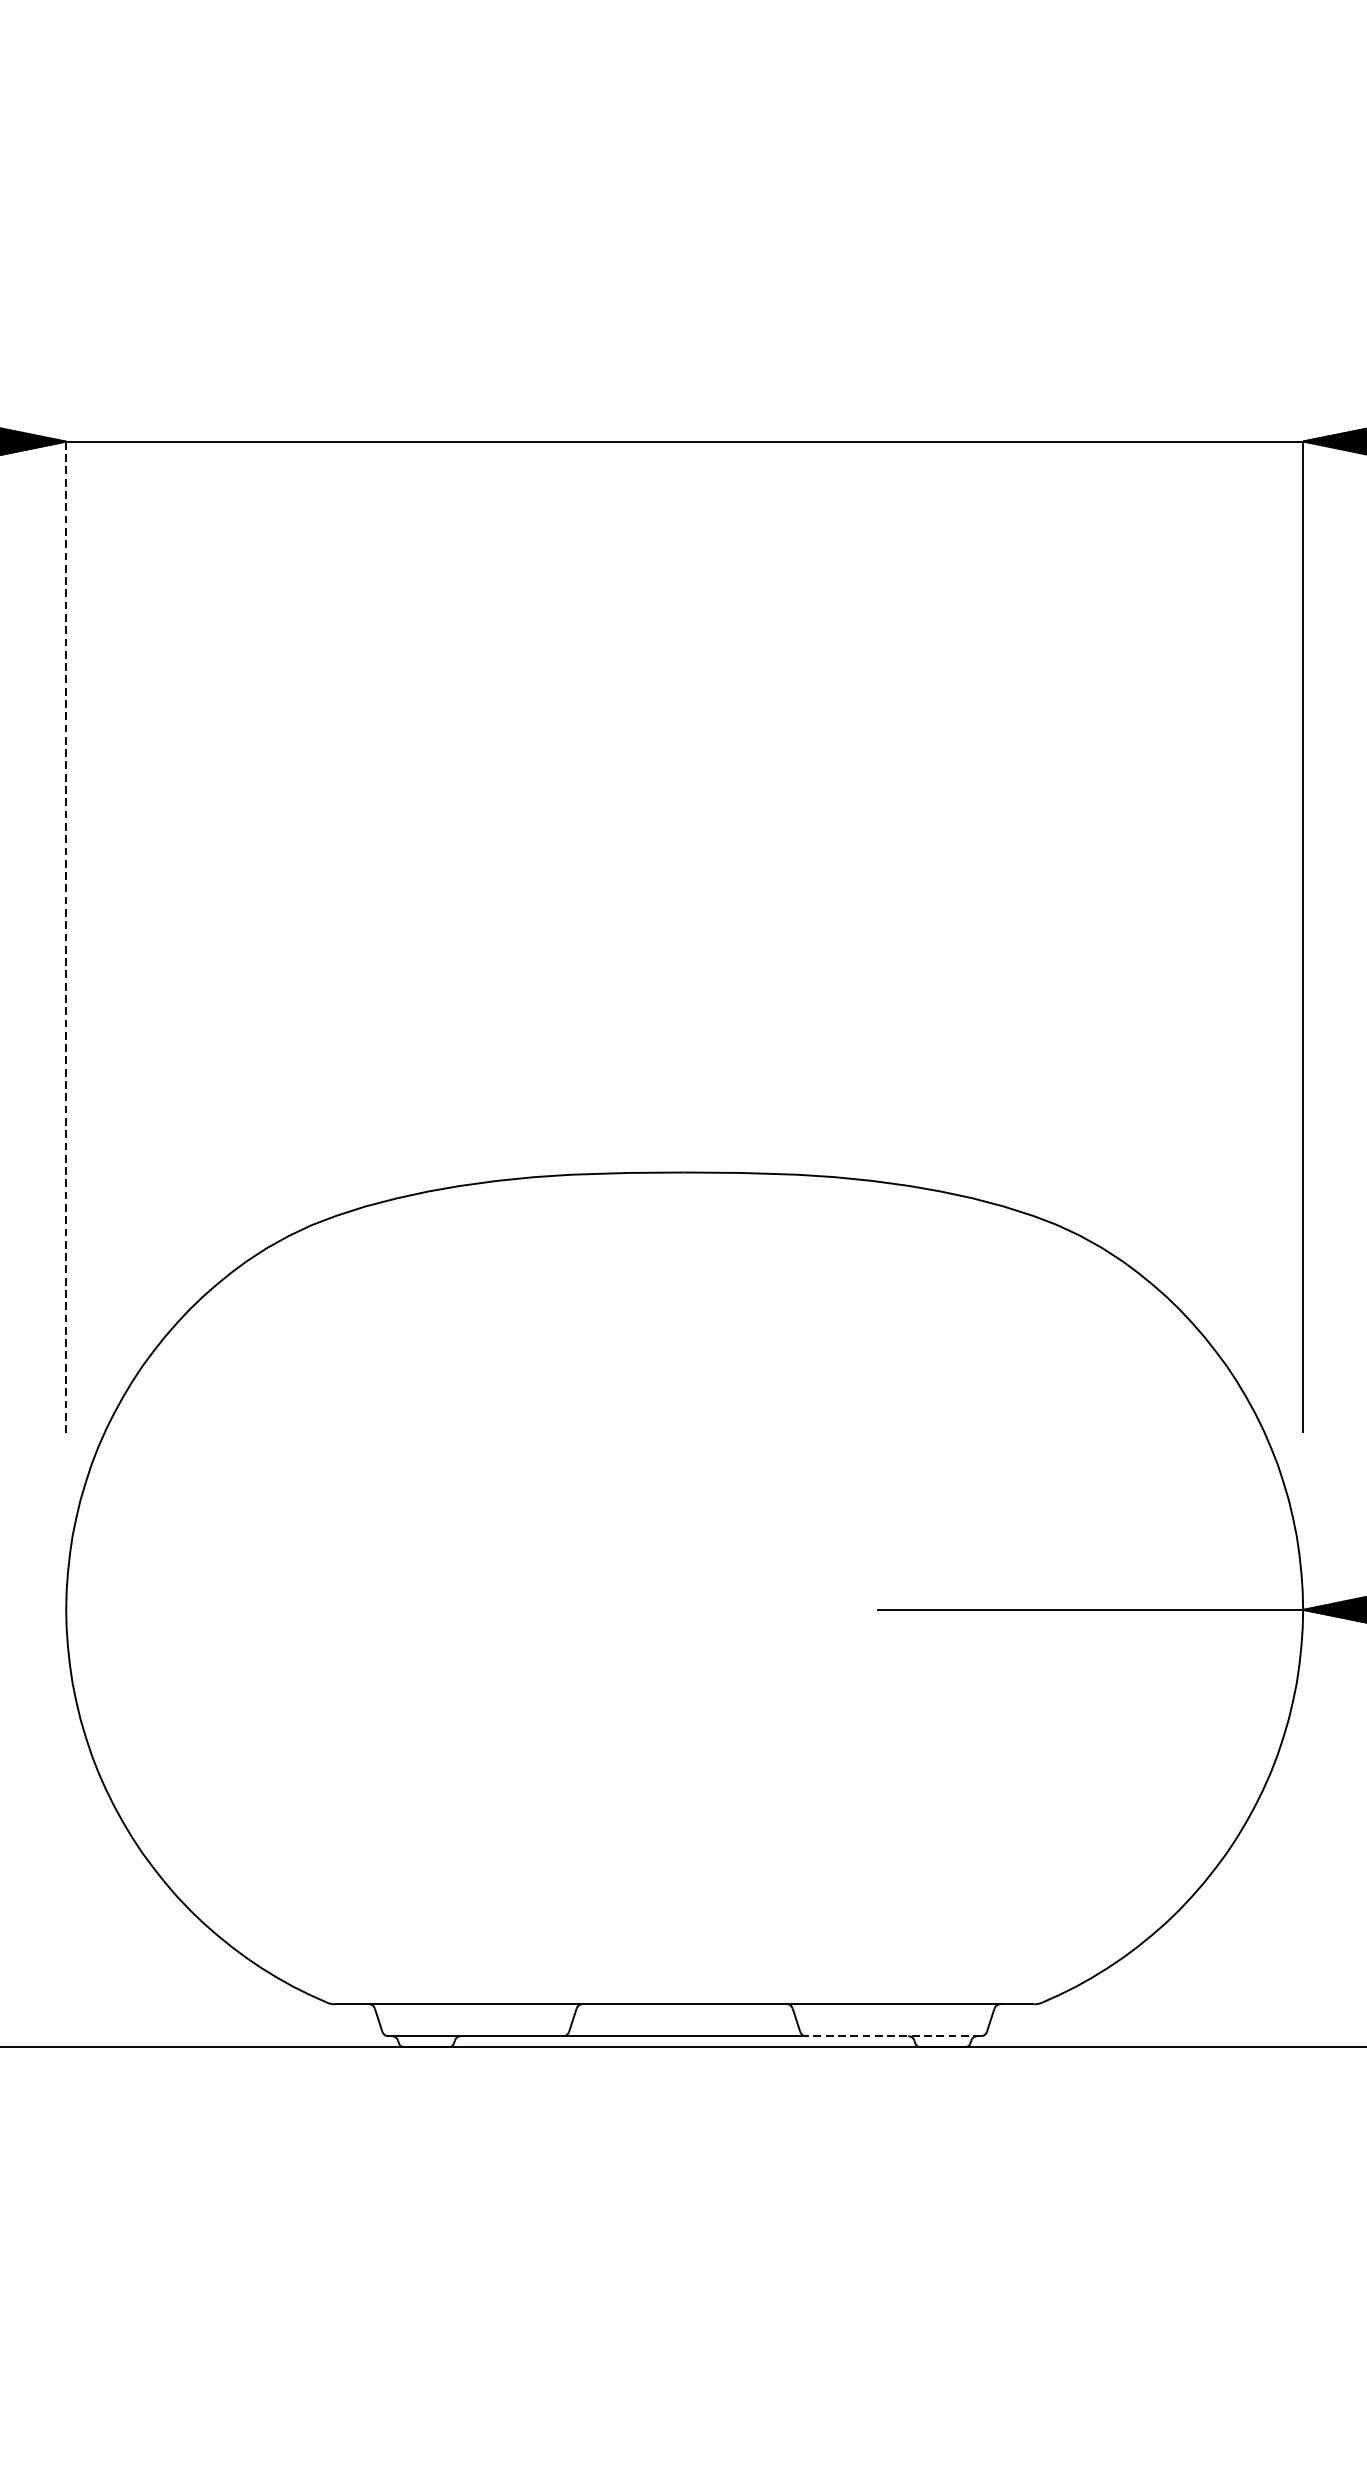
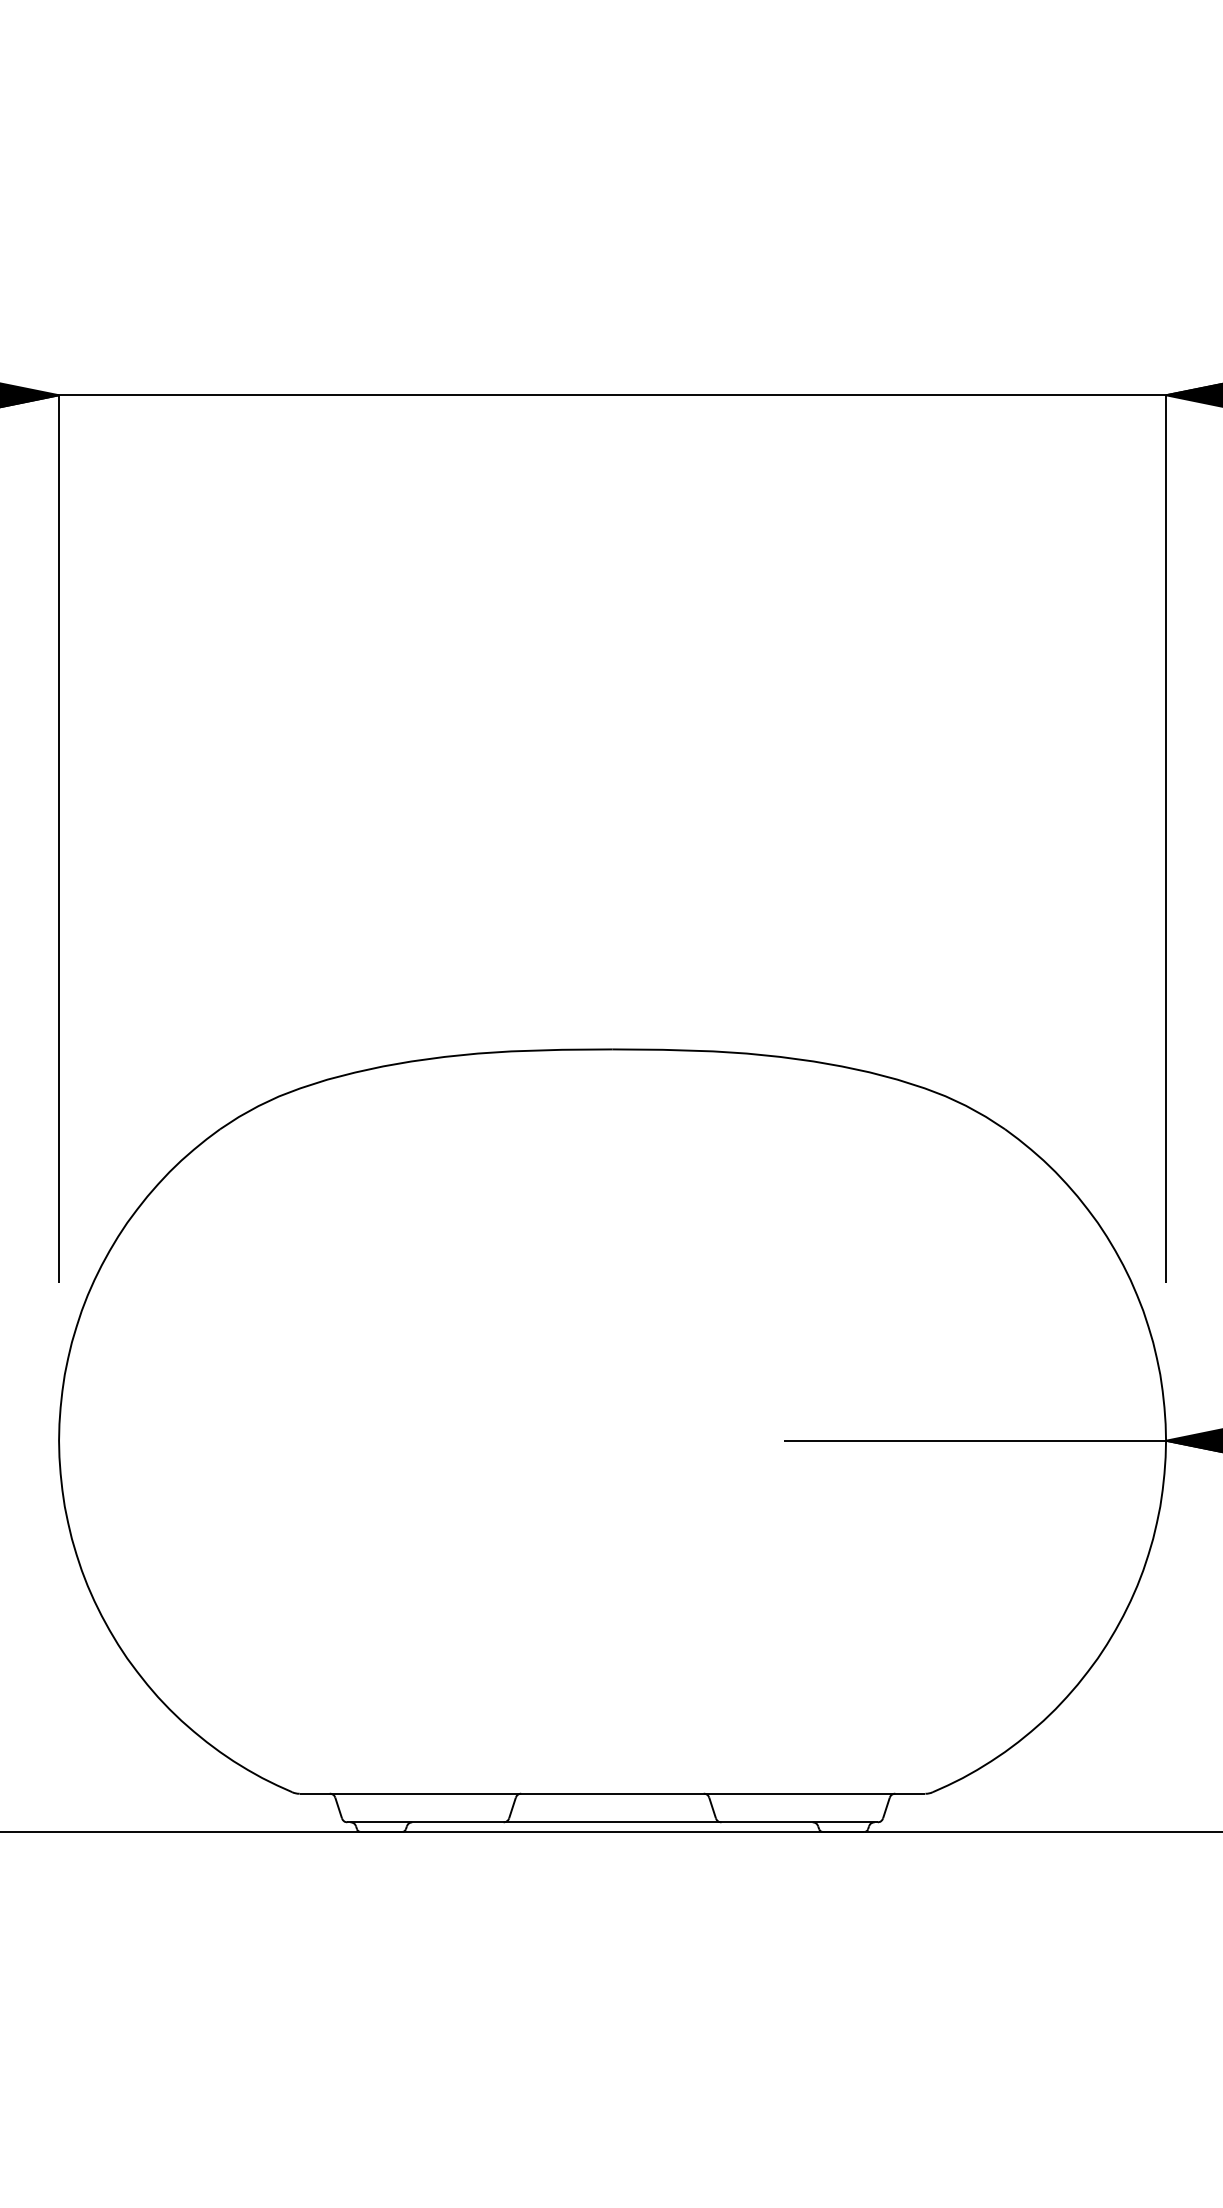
line: (66, 936) -> (59, 838), dashed -> solid
line: (893, 2036) -> (799, 1822), dashed -> solid

